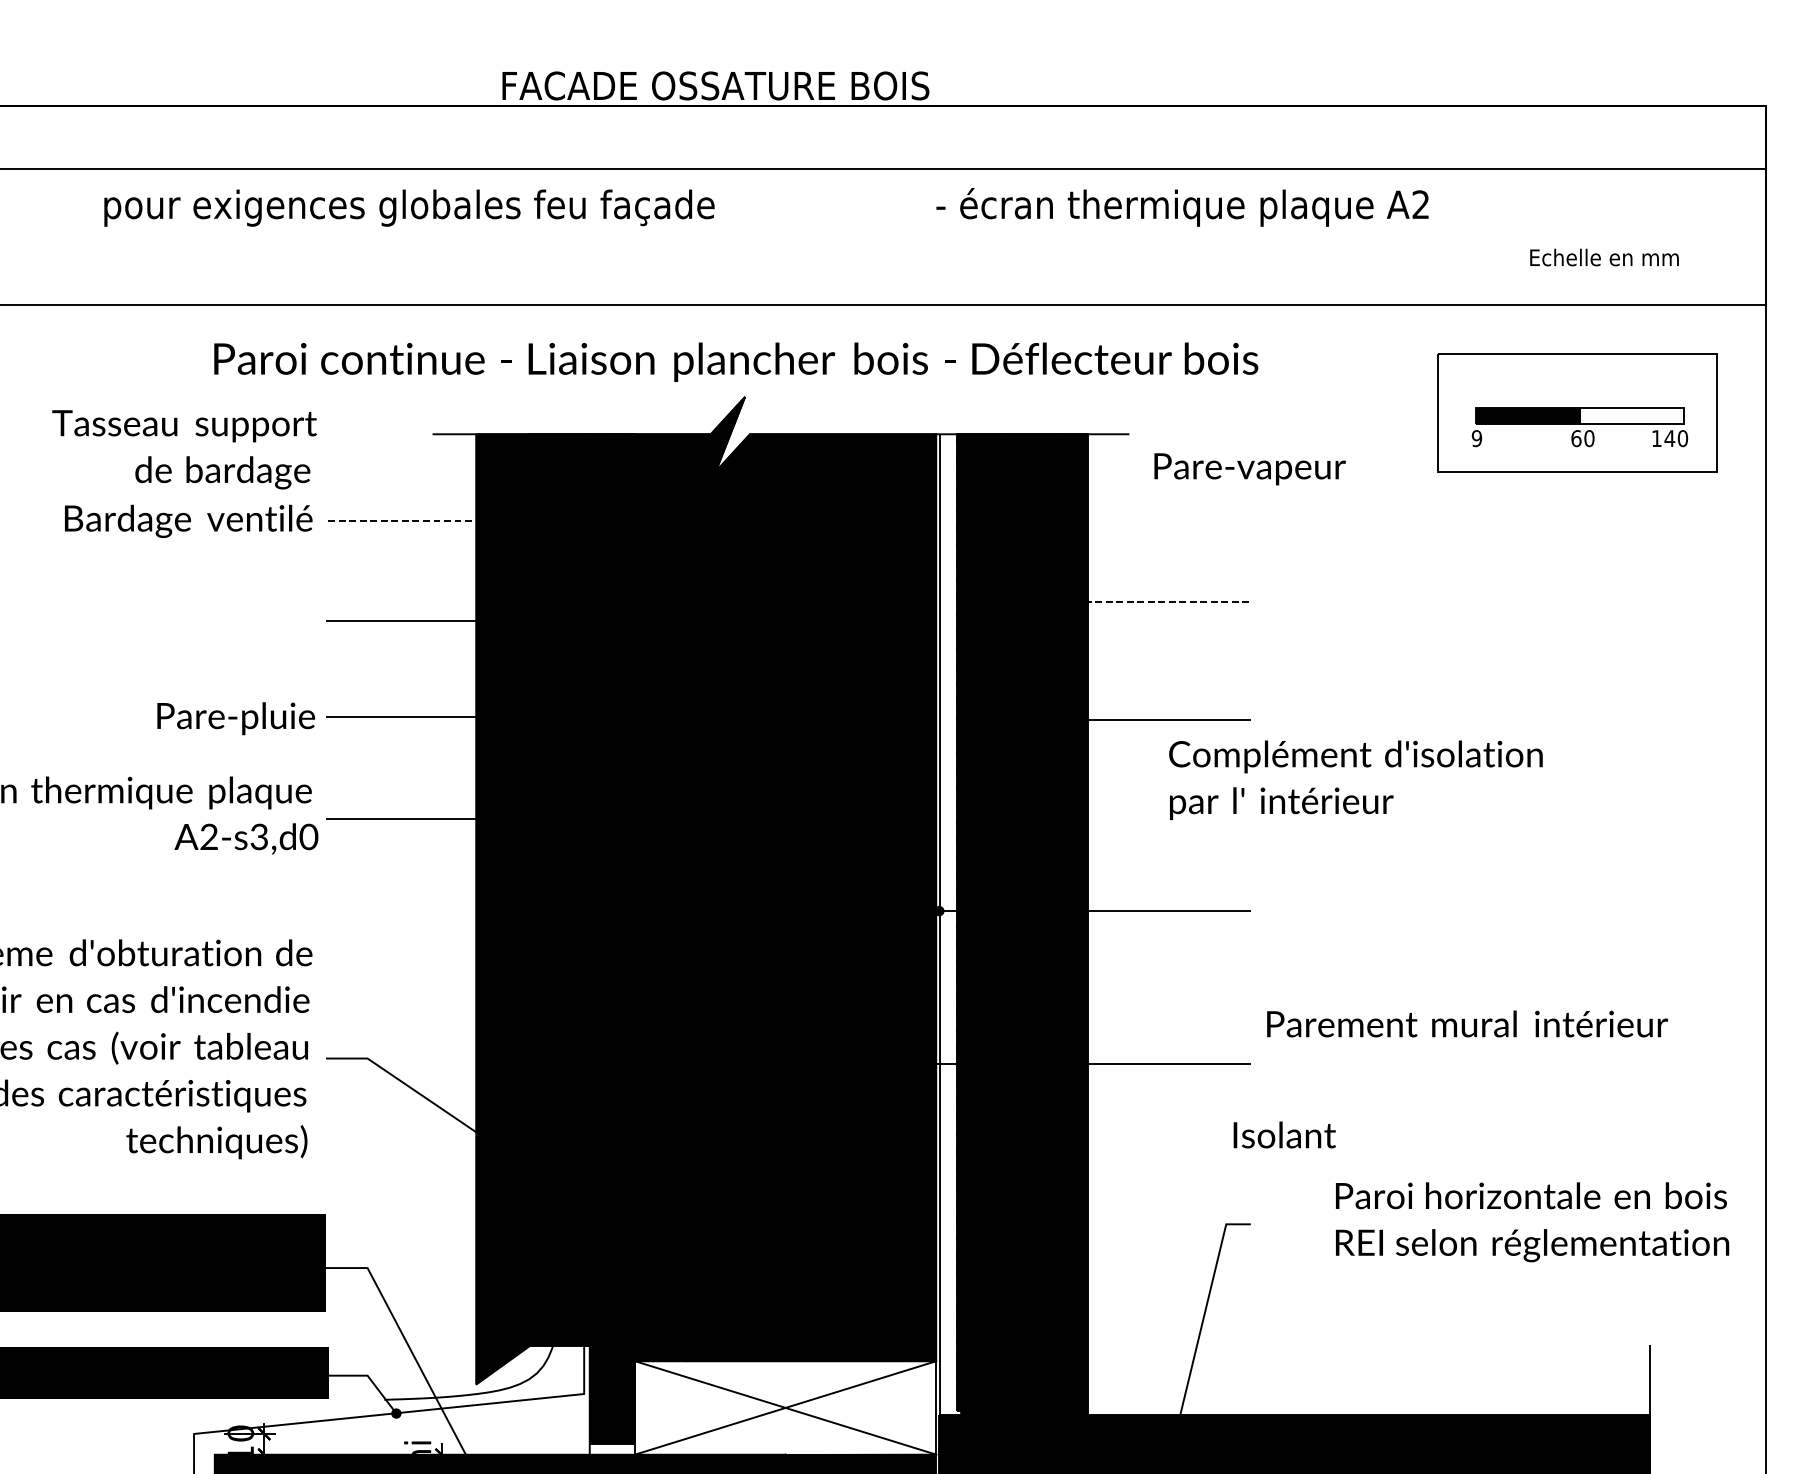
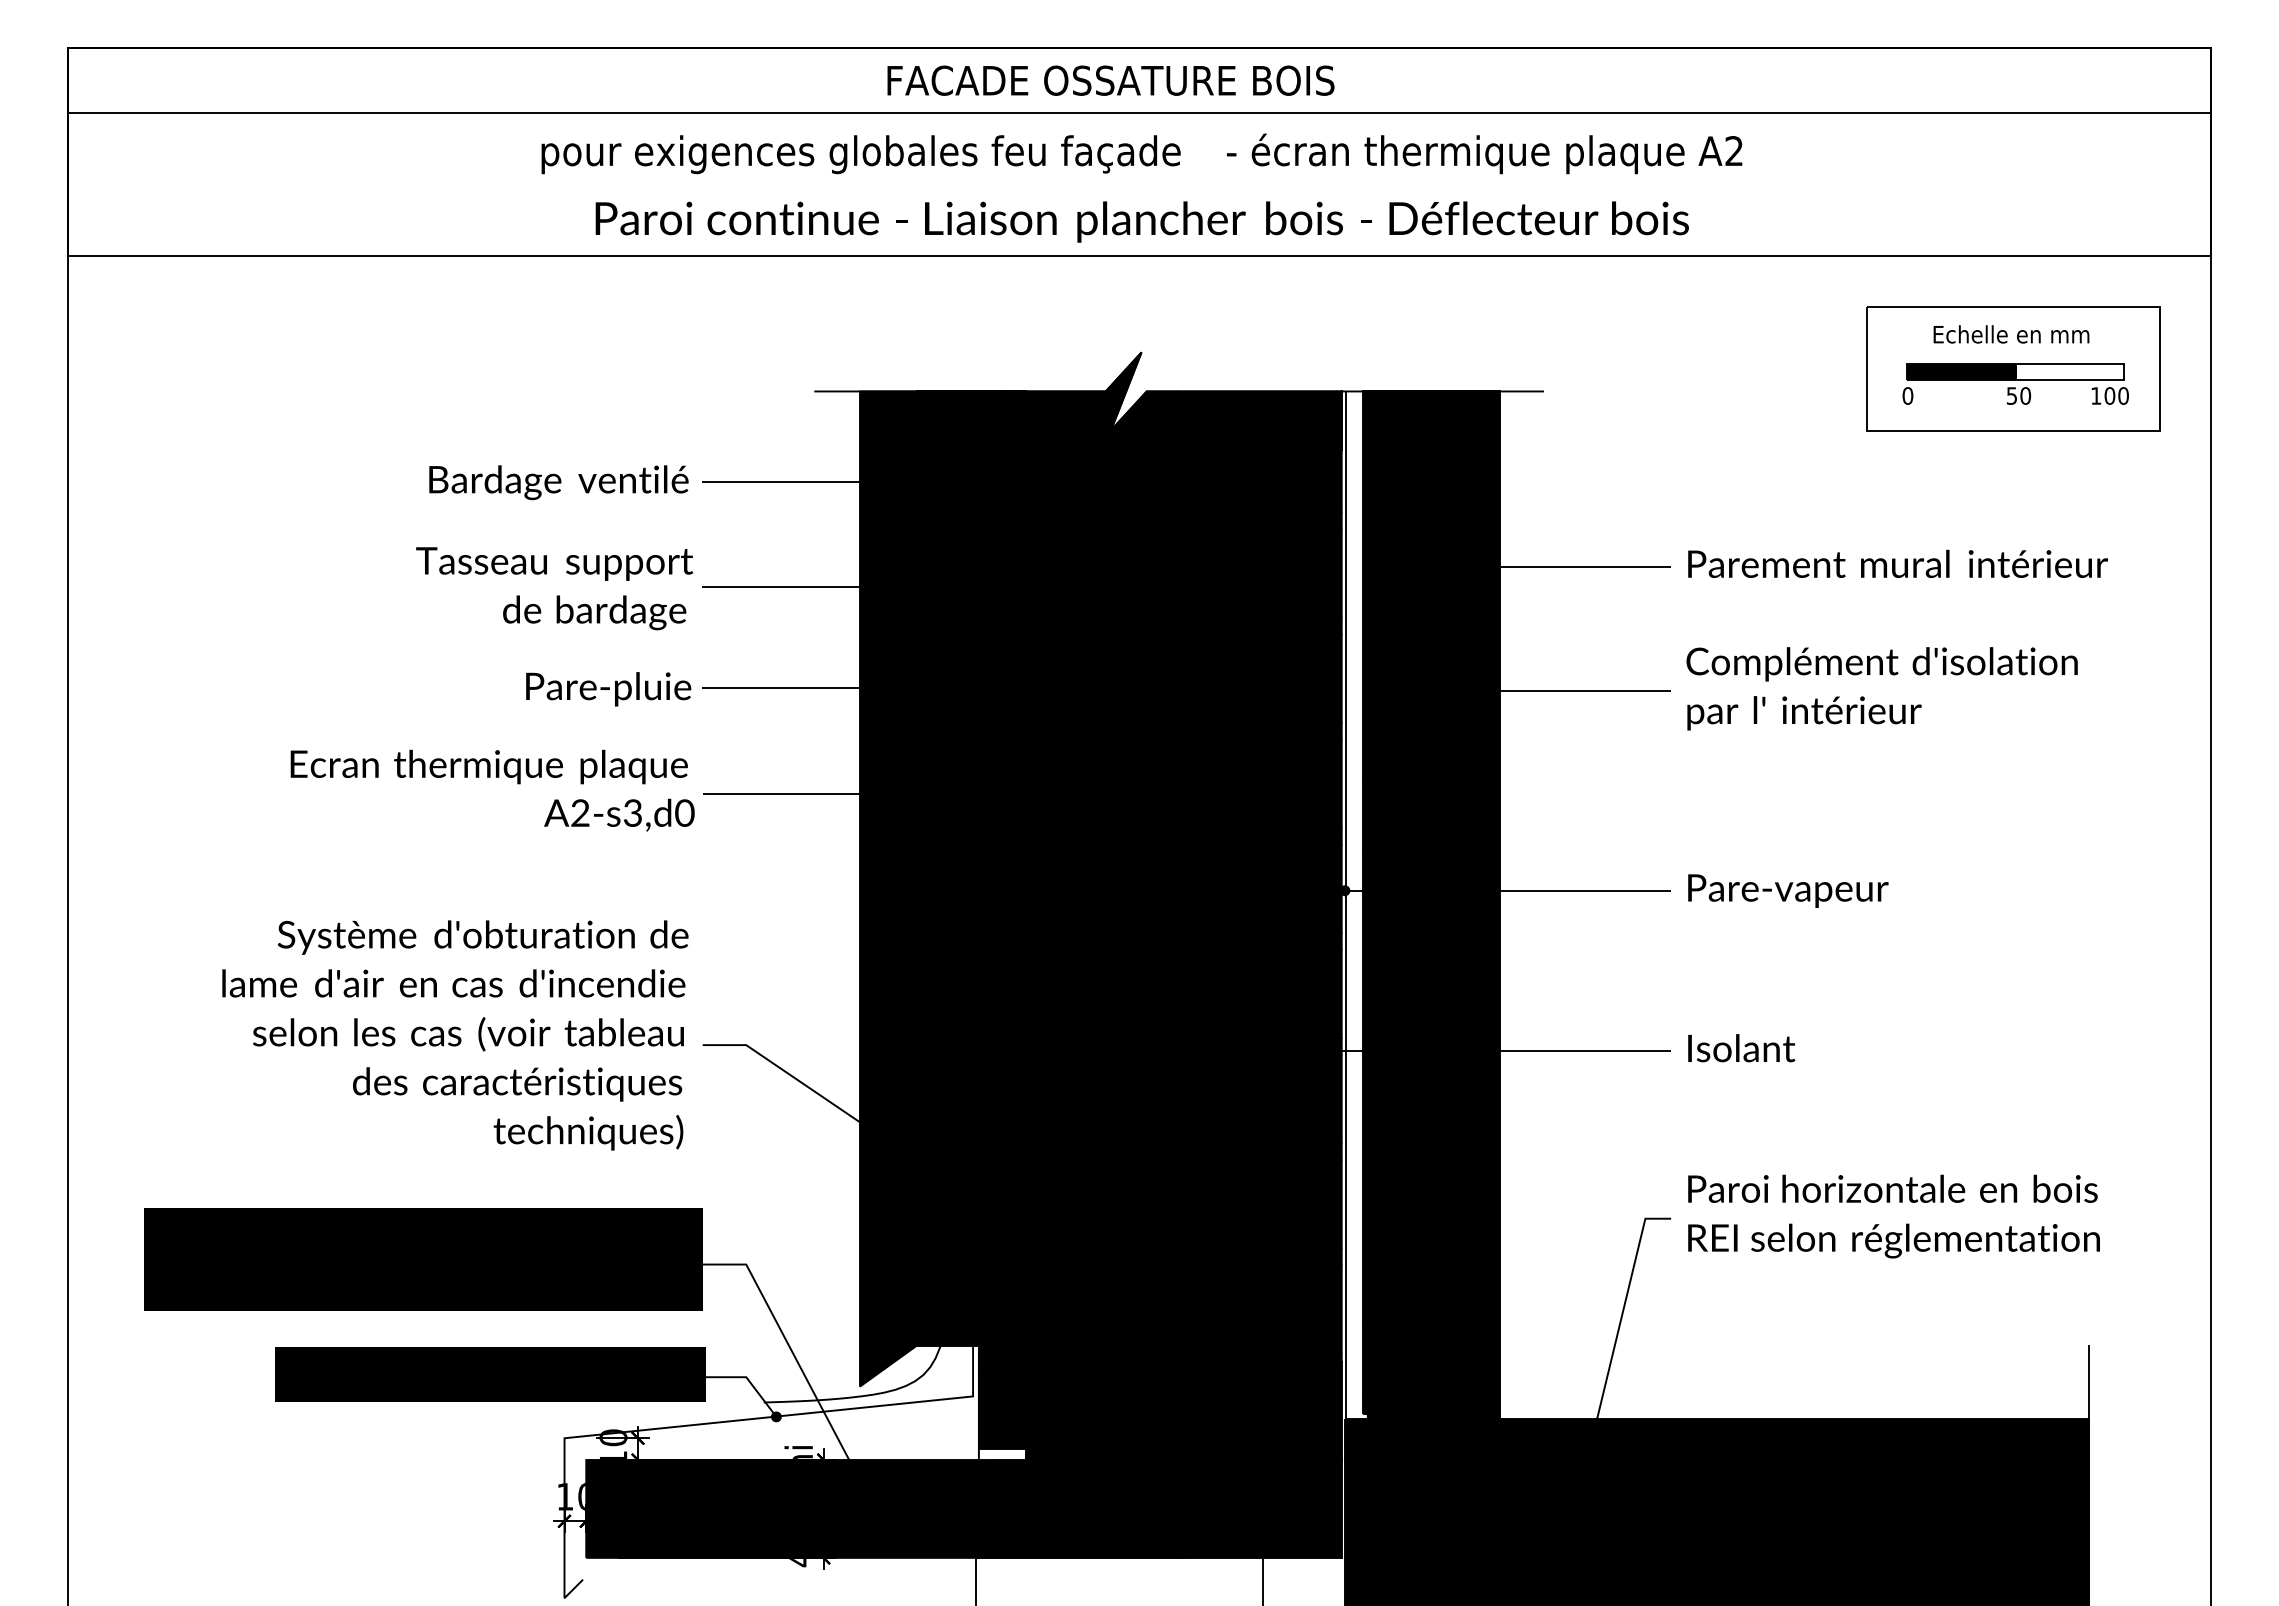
text: (715, 85) -> (1110, 80), moved
text: (408, 207) -> (860, 154), moved
text: (1182, 207) -> (1484, 153), moved
text: (1604, 257) -> (2011, 334), moved
text: (735, 361) -> (1141, 221), moved
text: (1476, 438) -> (1907, 395), 9 -> 0
text: (1575, 438) -> (2011, 395), 60 -> 50
text: (1669, 438) -> (2109, 395), 140 -> 100
text: (184, 449) -> (554, 588), moved
text: (1250, 468) -> (1788, 890), moved
line: (413, 521) -> (794, 482), dashed -> solid
line: (1163, 601) -> (1579, 566), dashed -> solid
text: (1355, 780) -> (1881, 688), moved
text: (1467, 1023) -> (1897, 563), moved
text: (1284, 1135) -> (1741, 1048), moved
text: (1531, 1222) -> (1893, 1216), moved
fill: (785, 1407) -> (1183, 1410), added

